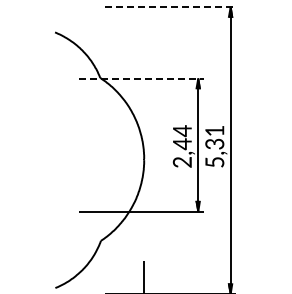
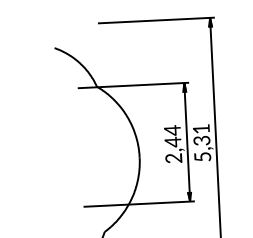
line: (170, 7) -> (156, 20), dashed -> solid
line: (141, 78) -> (133, 85), dashed -> solid

